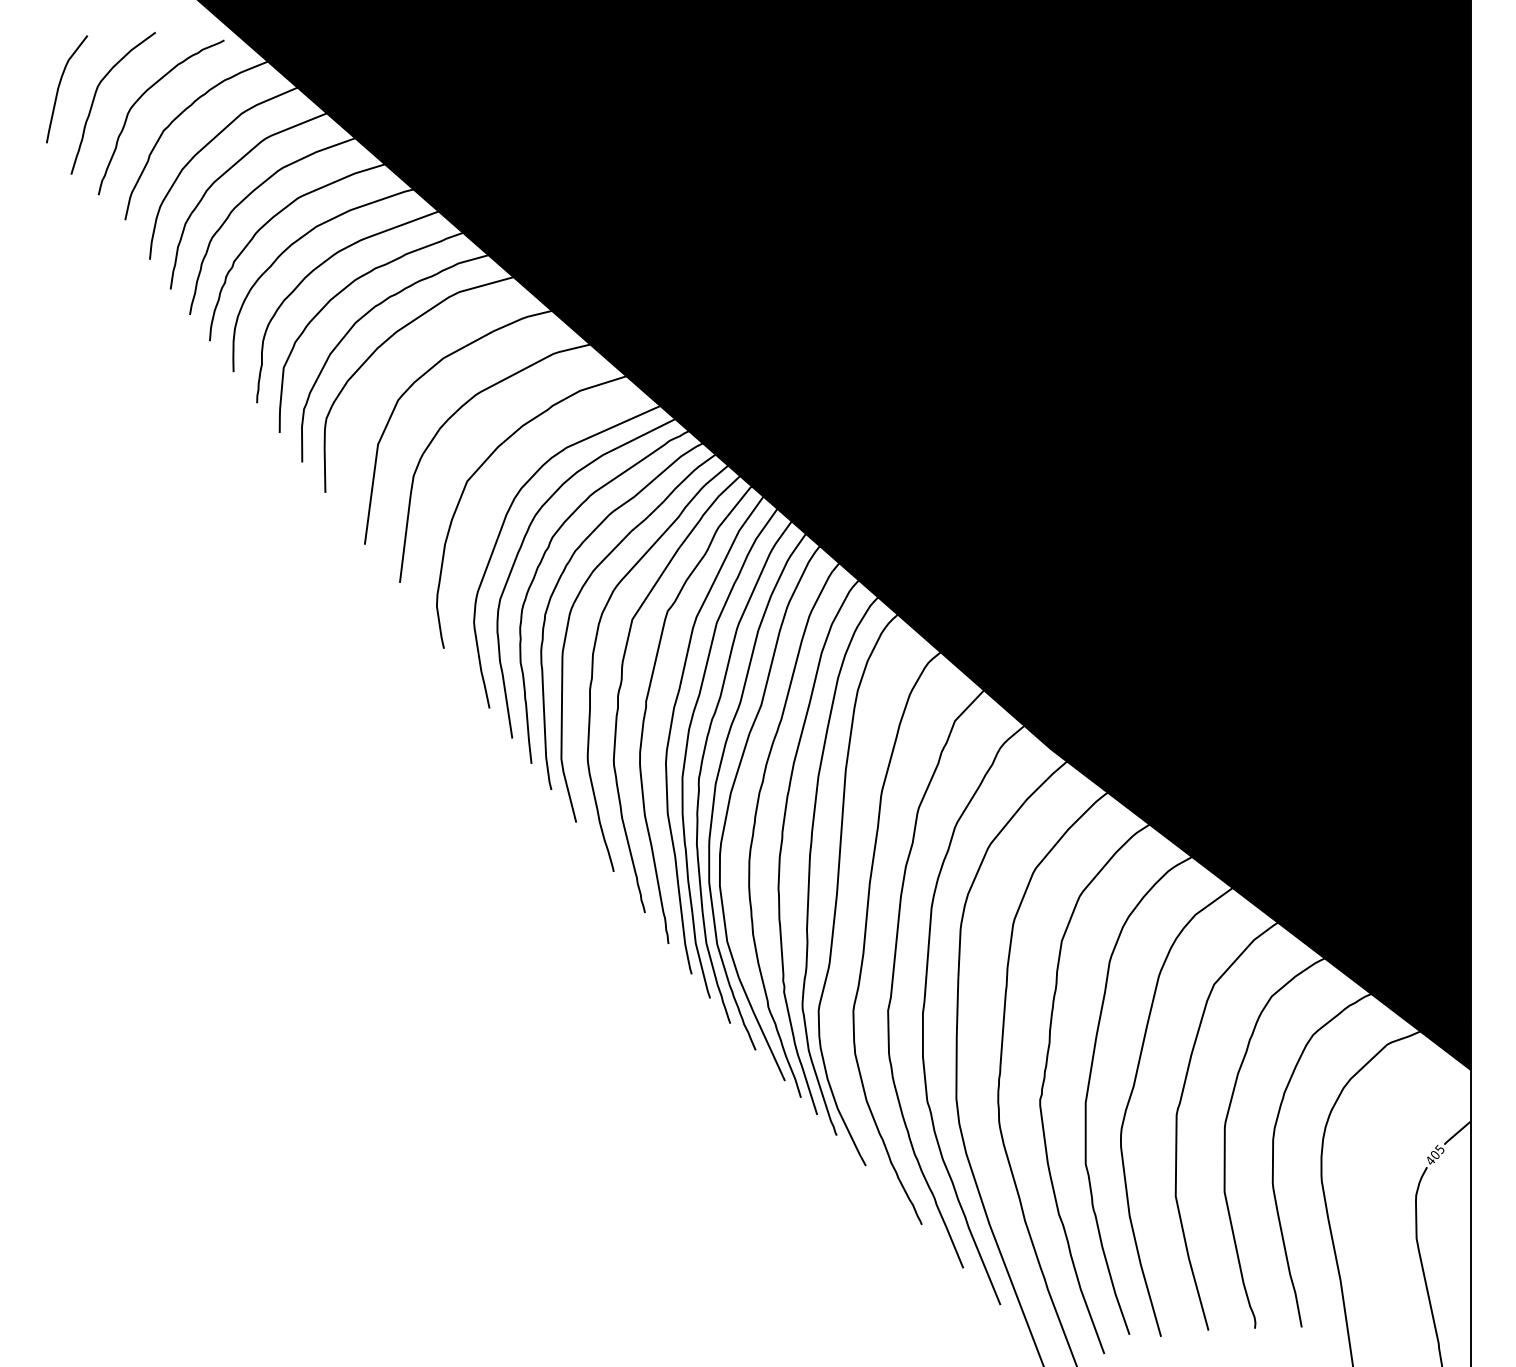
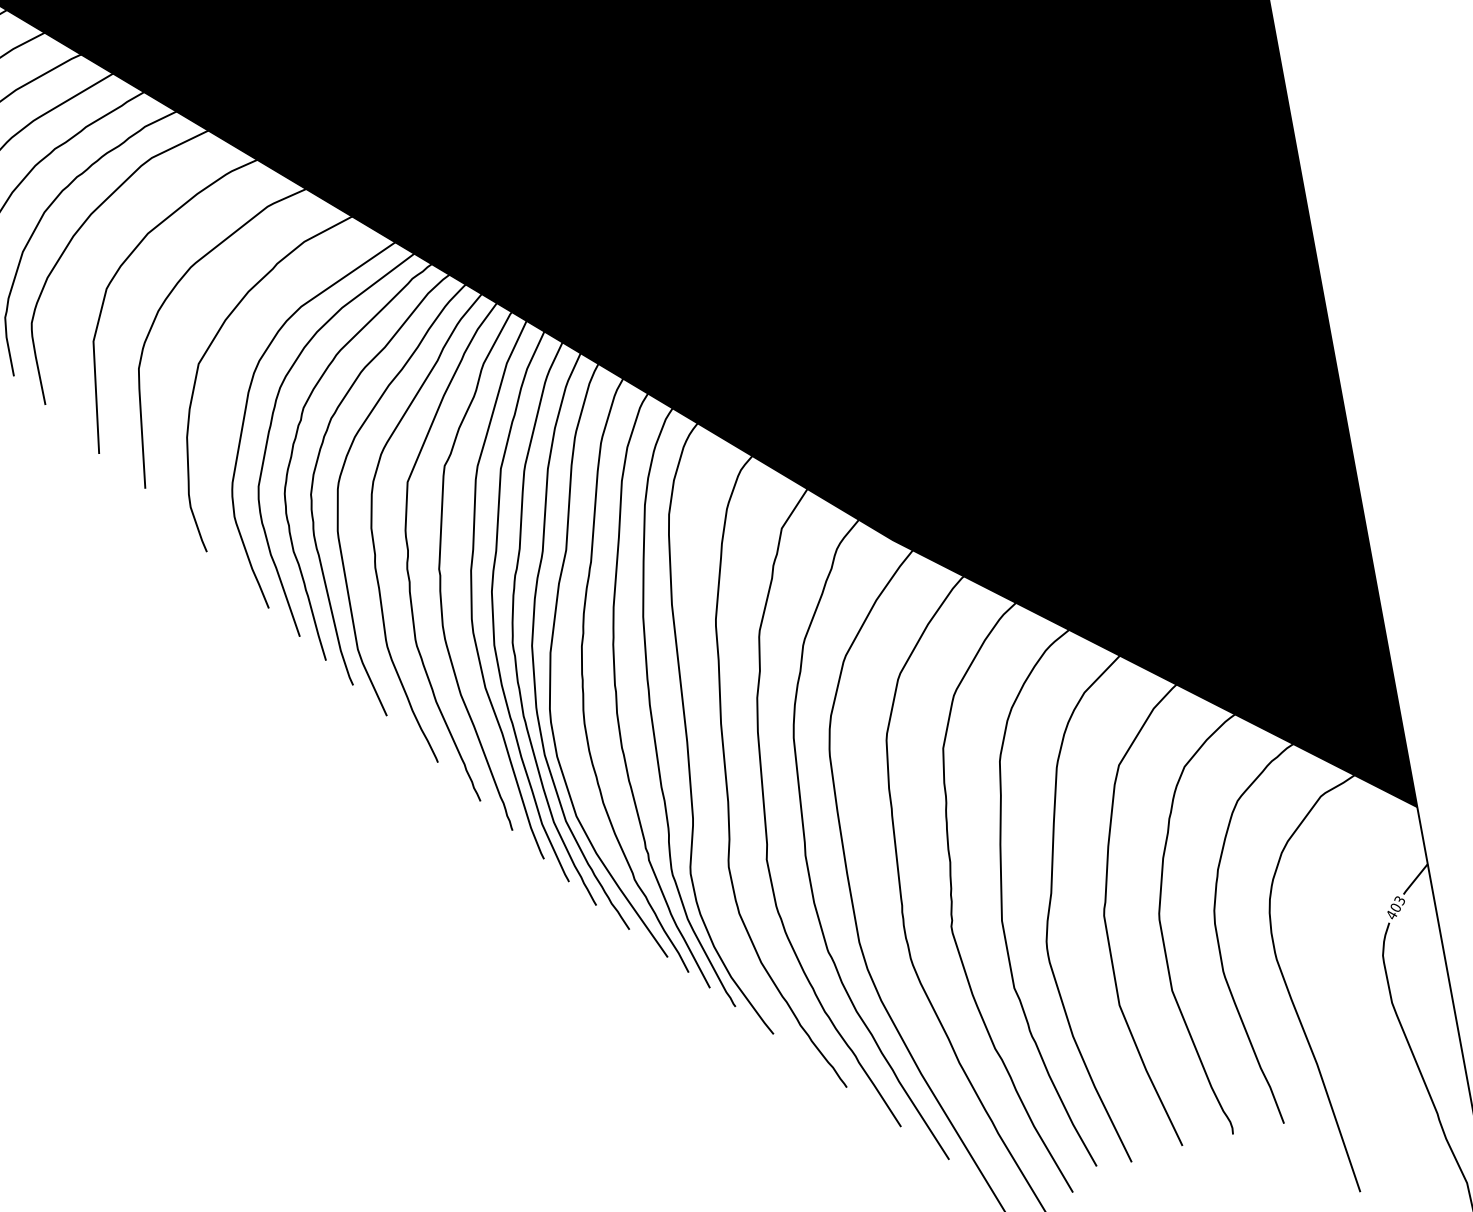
text: (1440, 1147) -> (1400, 898), 405 -> 403

